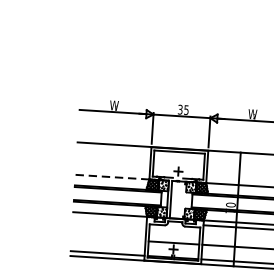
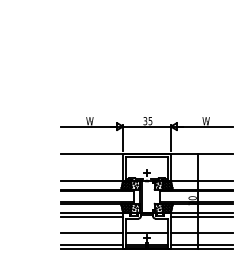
line: (112, 177) -> (92, 181), dashed -> solid
line: (110, 219) -> (92, 216), added
line: (109, 238) -> (92, 232), added

